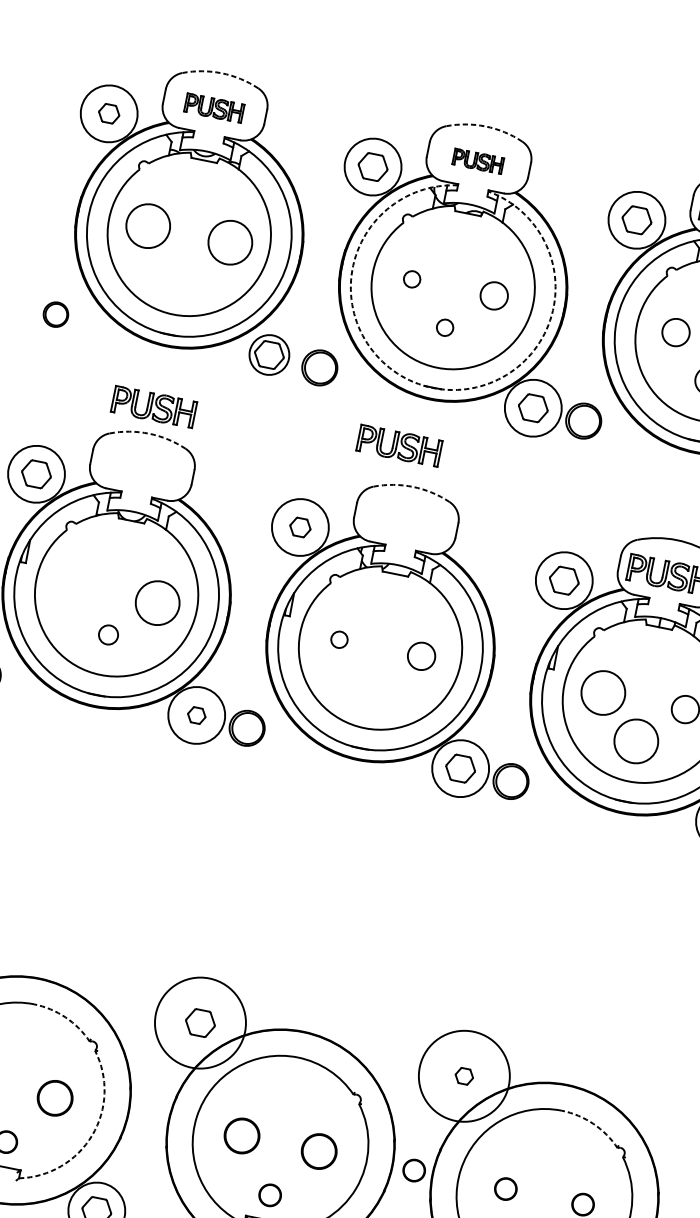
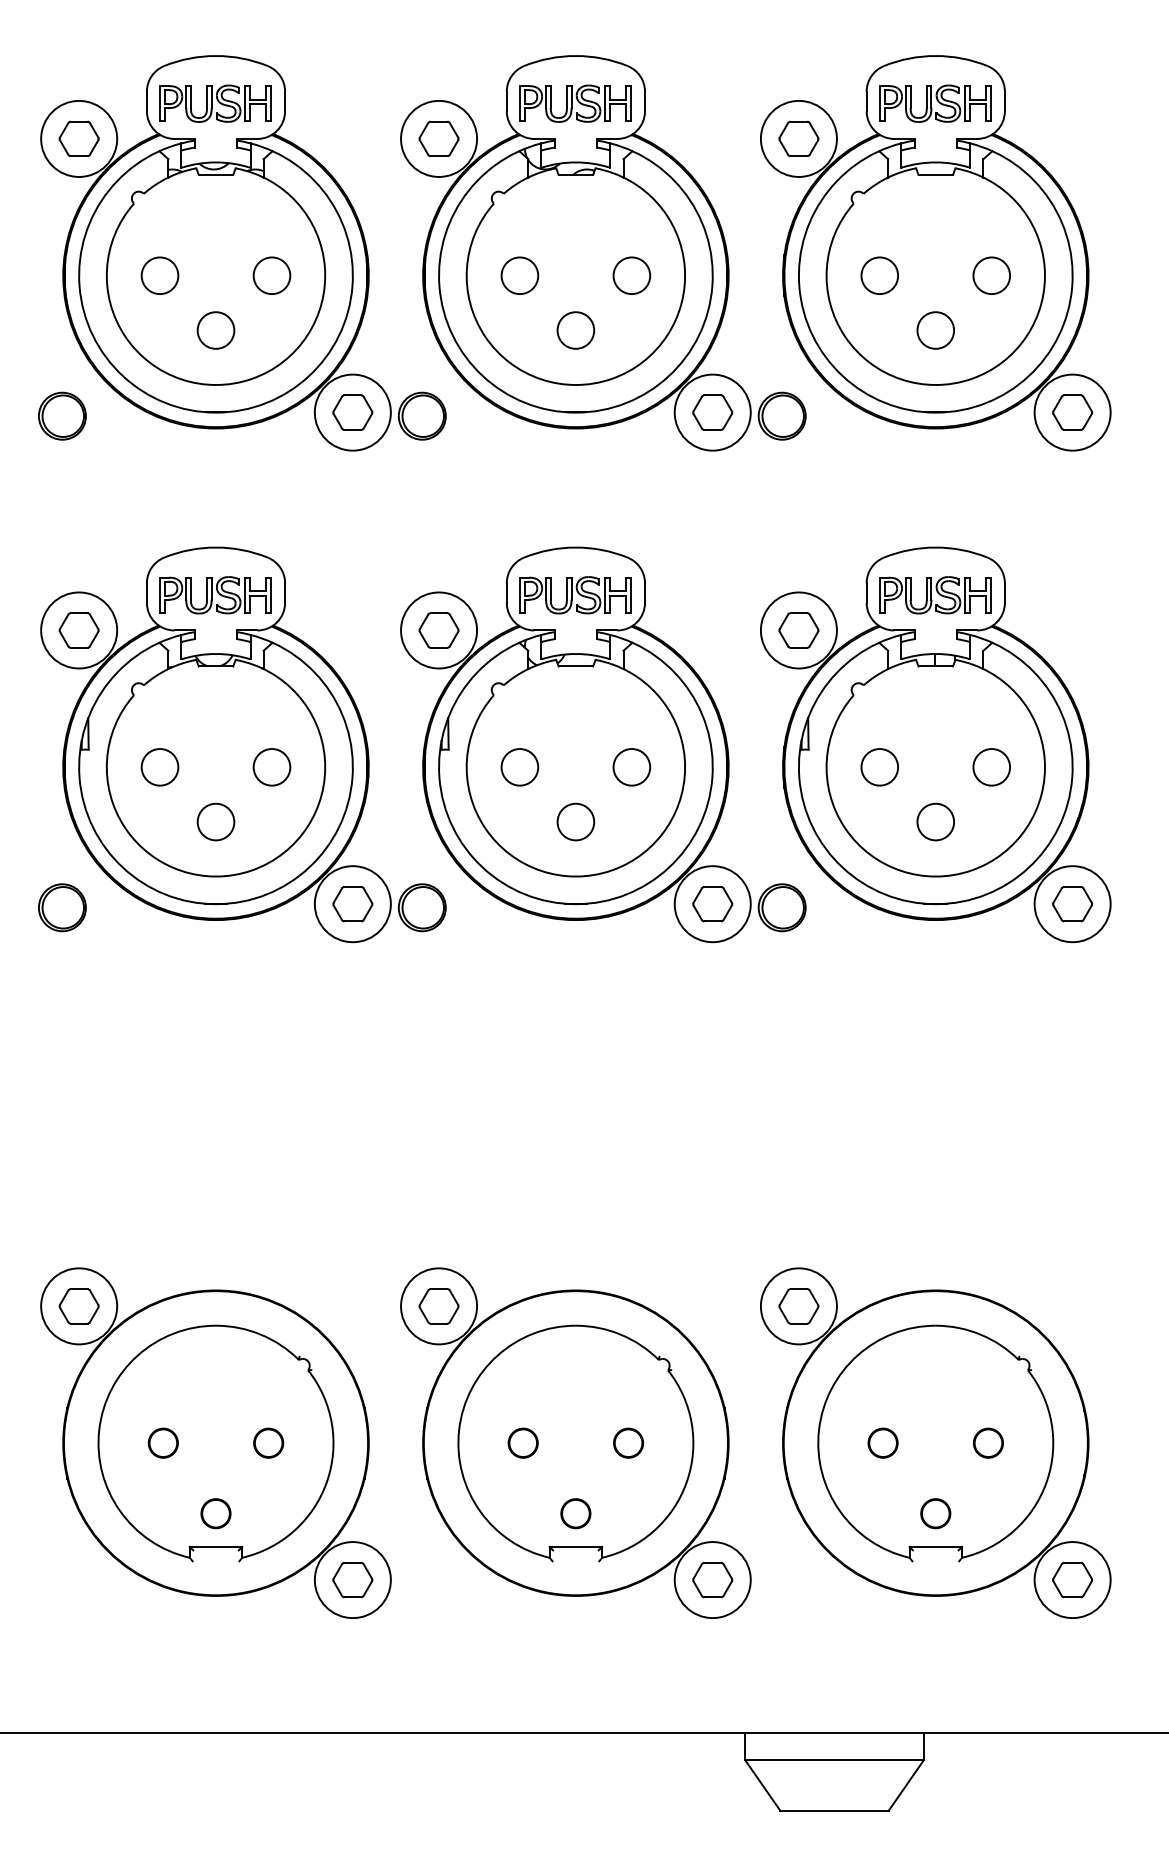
arc: (222, 73) -> (216, 56), dashed -> solid
part: (214, 108) -> (215, 103), size x1.43
part: (108, 113) -> (78, 138), size x1.43
arc: (485, 126) -> (575, 56), dashed -> solid
part: (478, 161) -> (575, 103), size x1.67
circle: (147, 225) -> (159, 275), size x0.62
circle: (230, 242) -> (271, 275), size x0.62
circle: (180, 274) -> (215, 330), added
circle: (411, 279) -> (519, 275), size x1.67
part: (56, 314) -> (62, 415), size x1.43
circle: (444, 327) -> (575, 330), size x1.67
circle: (269, 354) -> (352, 412), size x1.43
arc: (432, 387) -> (575, 412), dashed -> solid
part: (154, 407) -> (215, 595), moved
arc: (149, 433) -> (216, 547), dashed -> solid
part: (399, 446) -> (575, 595), moved
arc: (412, 486) -> (575, 547), dashed -> solid
part: (300, 527) -> (438, 630), size x1.43
circle: (75, 586) -> (159, 767), added
circle: (157, 603) -> (271, 767), size x0.62
circle: (108, 634) -> (215, 821), size x1.43
circle: (339, 639) -> (519, 767), size x1.67
circle: (372, 687) -> (575, 821), added
circle: (603, 693) -> (879, 767), size x0.62
part: (196, 715) -> (352, 904), size x1.67
circle: (636, 740) -> (935, 821), size x0.62
arc: (65, 1017) -> (260, 1334), dashed -> solid
circle: (200, 1023) -> (439, 1306), size x0.62
circle: (464, 1076) -> (798, 1306), size x0.62
part: (464, 1076) -> (798, 1306), size x1.67
circle: (55, 1097) -> (268, 1442), size x0.62
arc: (593, 1123) -> (980, 1334), dashed -> solid
arc: (91, 1135) -> (326, 1482), dashed -> solid
circle: (241, 1135) -> (522, 1442), size x0.62
circle: (319, 1150) -> (628, 1442), size x0.62
circle: (413, 1169) -> (757, 1442), removed

